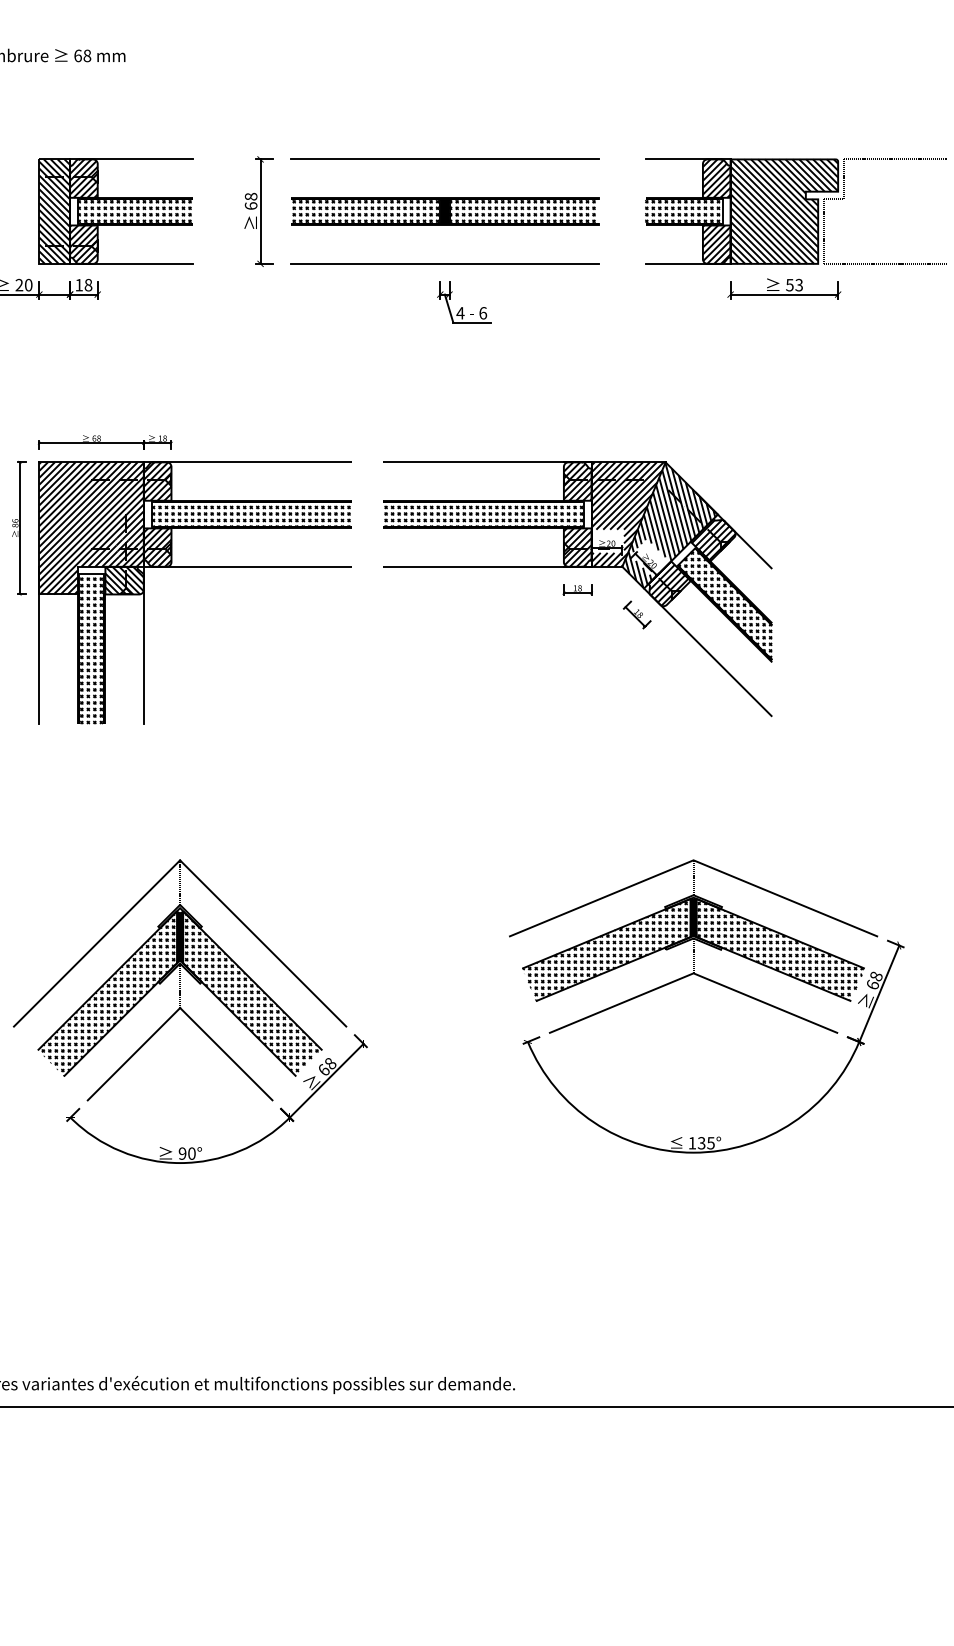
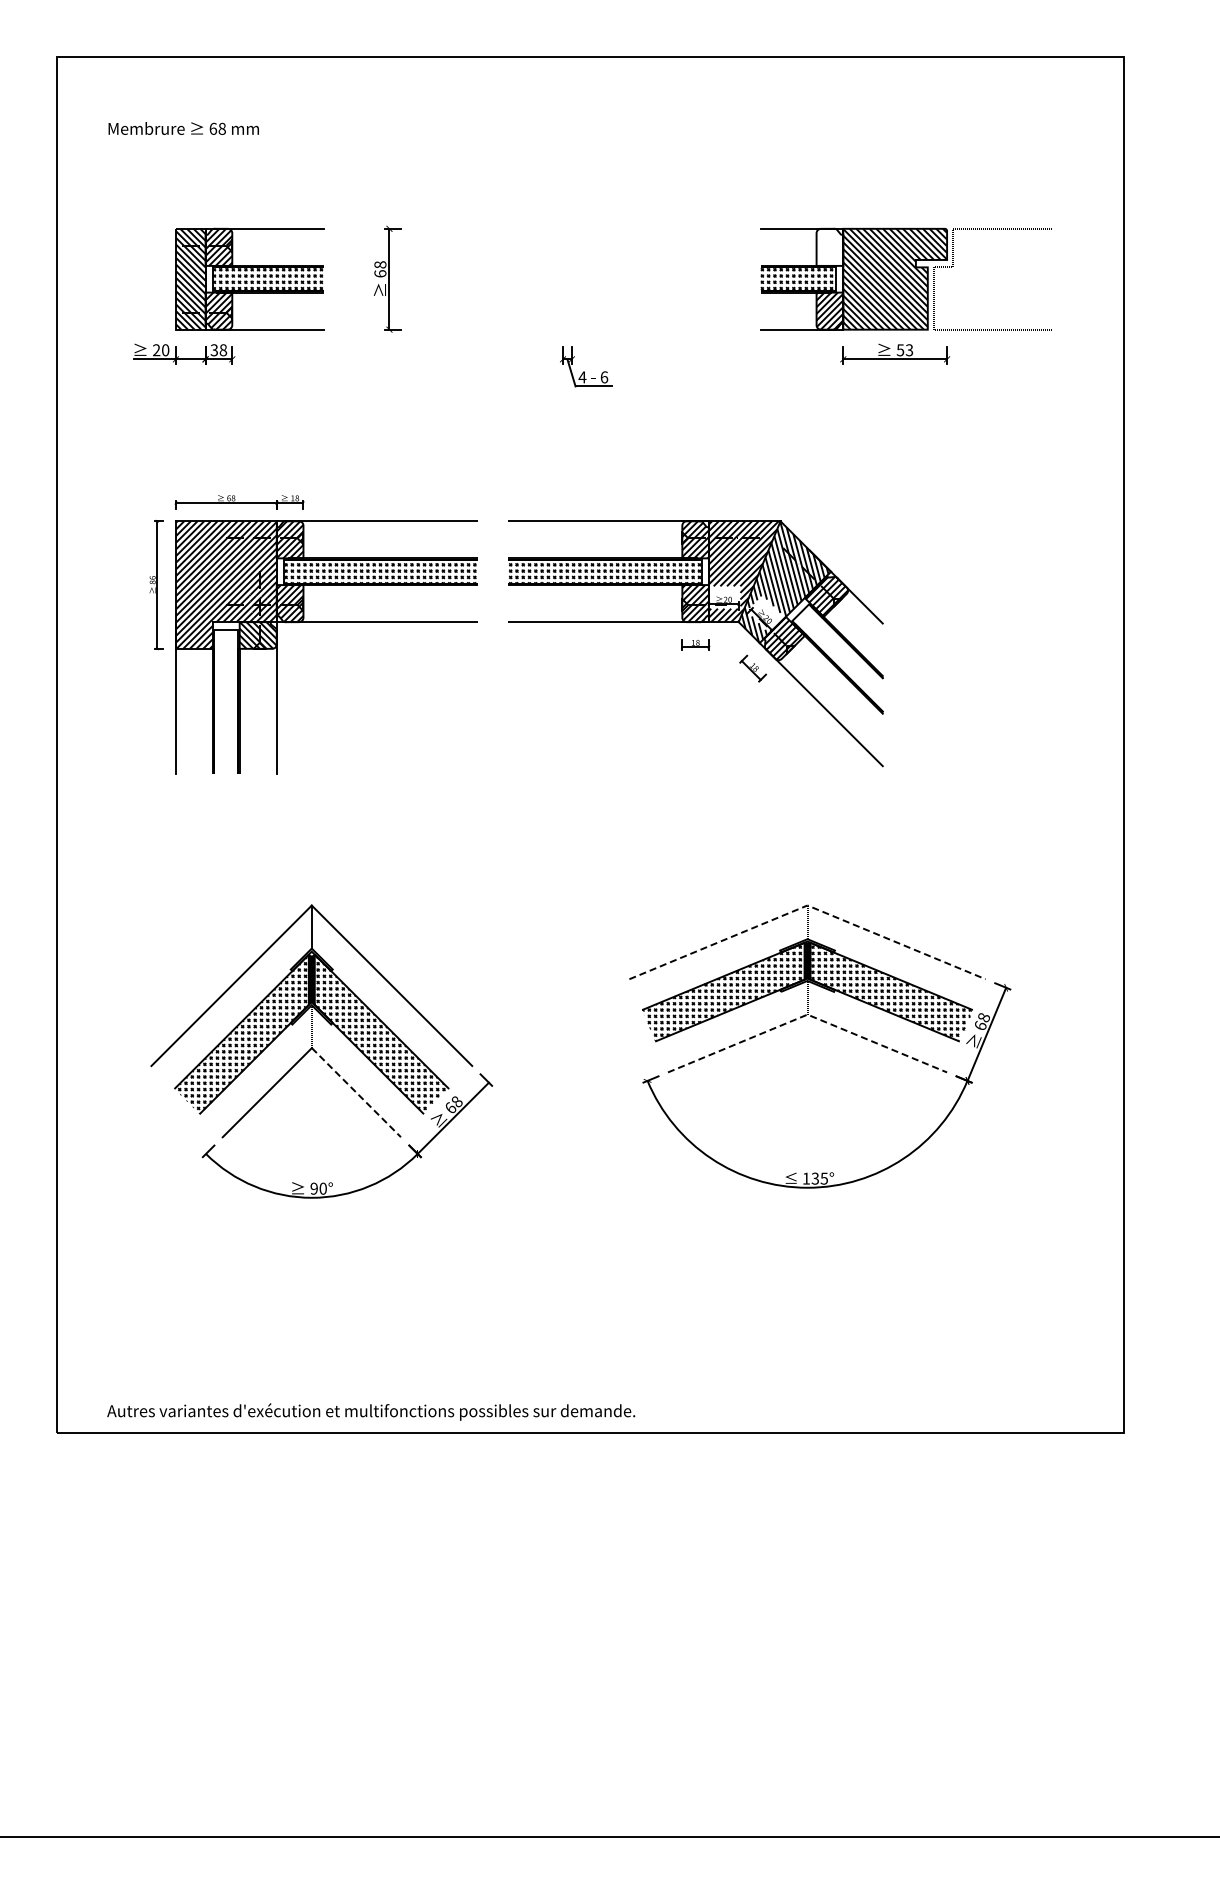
line: (444, 159) -> (567, 228), removed
hatch: (716, 177) -> (829, 246), removed
part: (444, 211) -> (567, 279), removed
line: (444, 263) -> (567, 329), removed
text: (78, 285) -> (213, 350), 18 -> 38
hatch: (724, 604) -> (837, 658), removed
hatch: (91, 650) -> (226, 702), removed
line: (693, 860) -> (807, 905), solid -> dashed
line: (693, 973) -> (807, 1014), solid -> dashed
line: (226, 1055) -> (356, 1093), solid -> dashed

